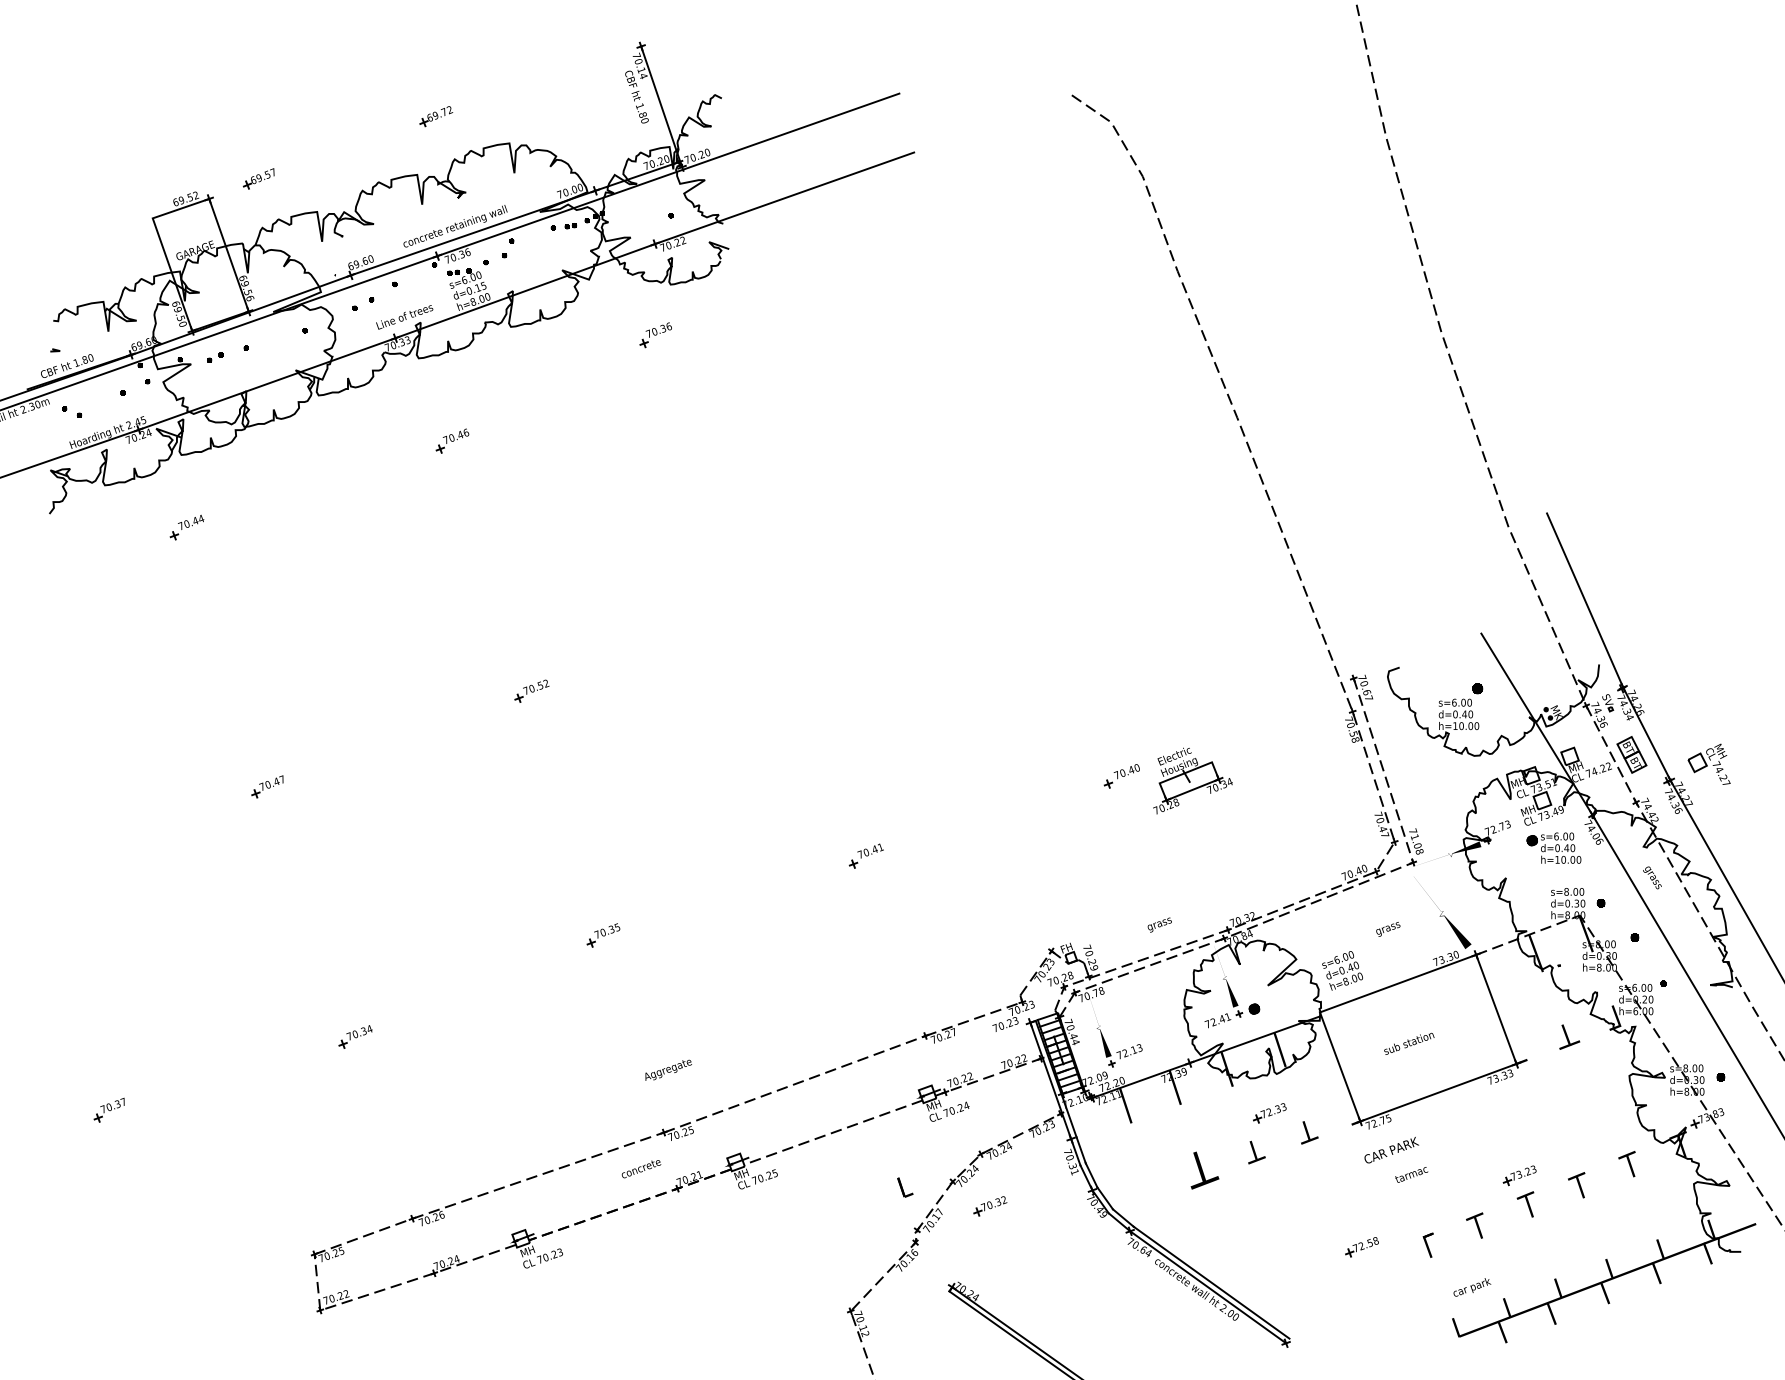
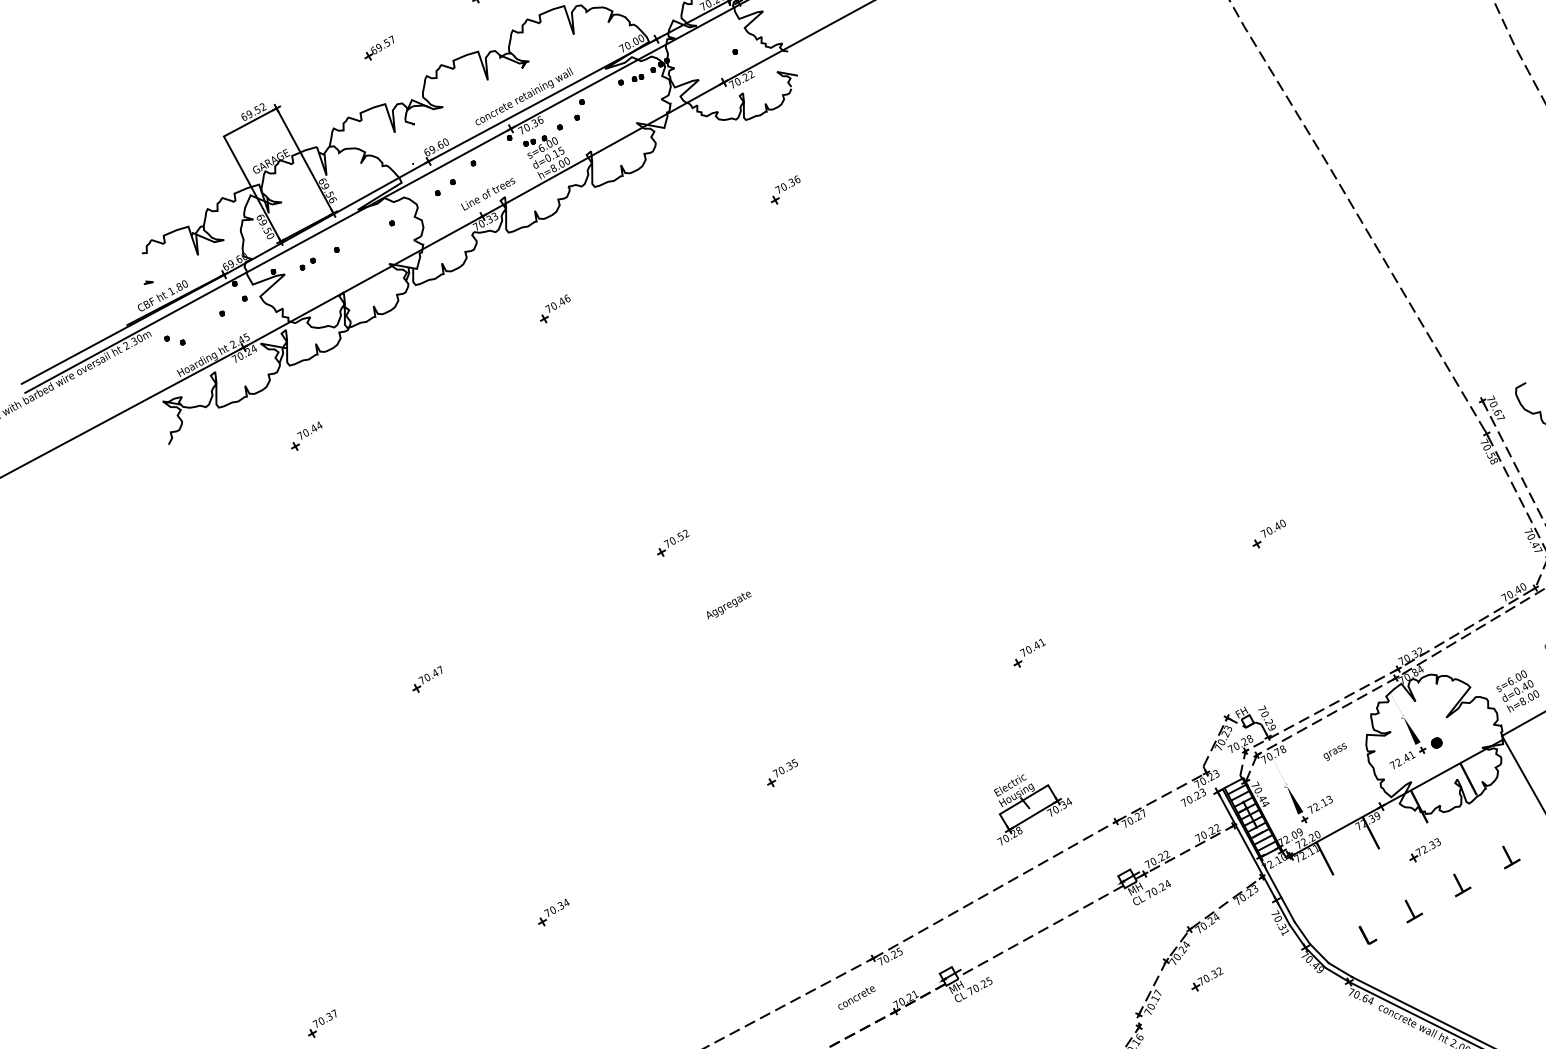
part: (258, 178) -> (378, 48), moved
part: (655, 335) -> (785, 190), moved
part: (1192, 780) -> (1031, 806), moved
text: (1159, 924) -> (1334, 751), moved
text: (668, 1069) -> (729, 604), moved
part: (1269, 1113) -> (1424, 850), moved
part: (1204, 1170) -> (1413, 910), size x0.62
part: (905, 1187) -> (1368, 934), moved

